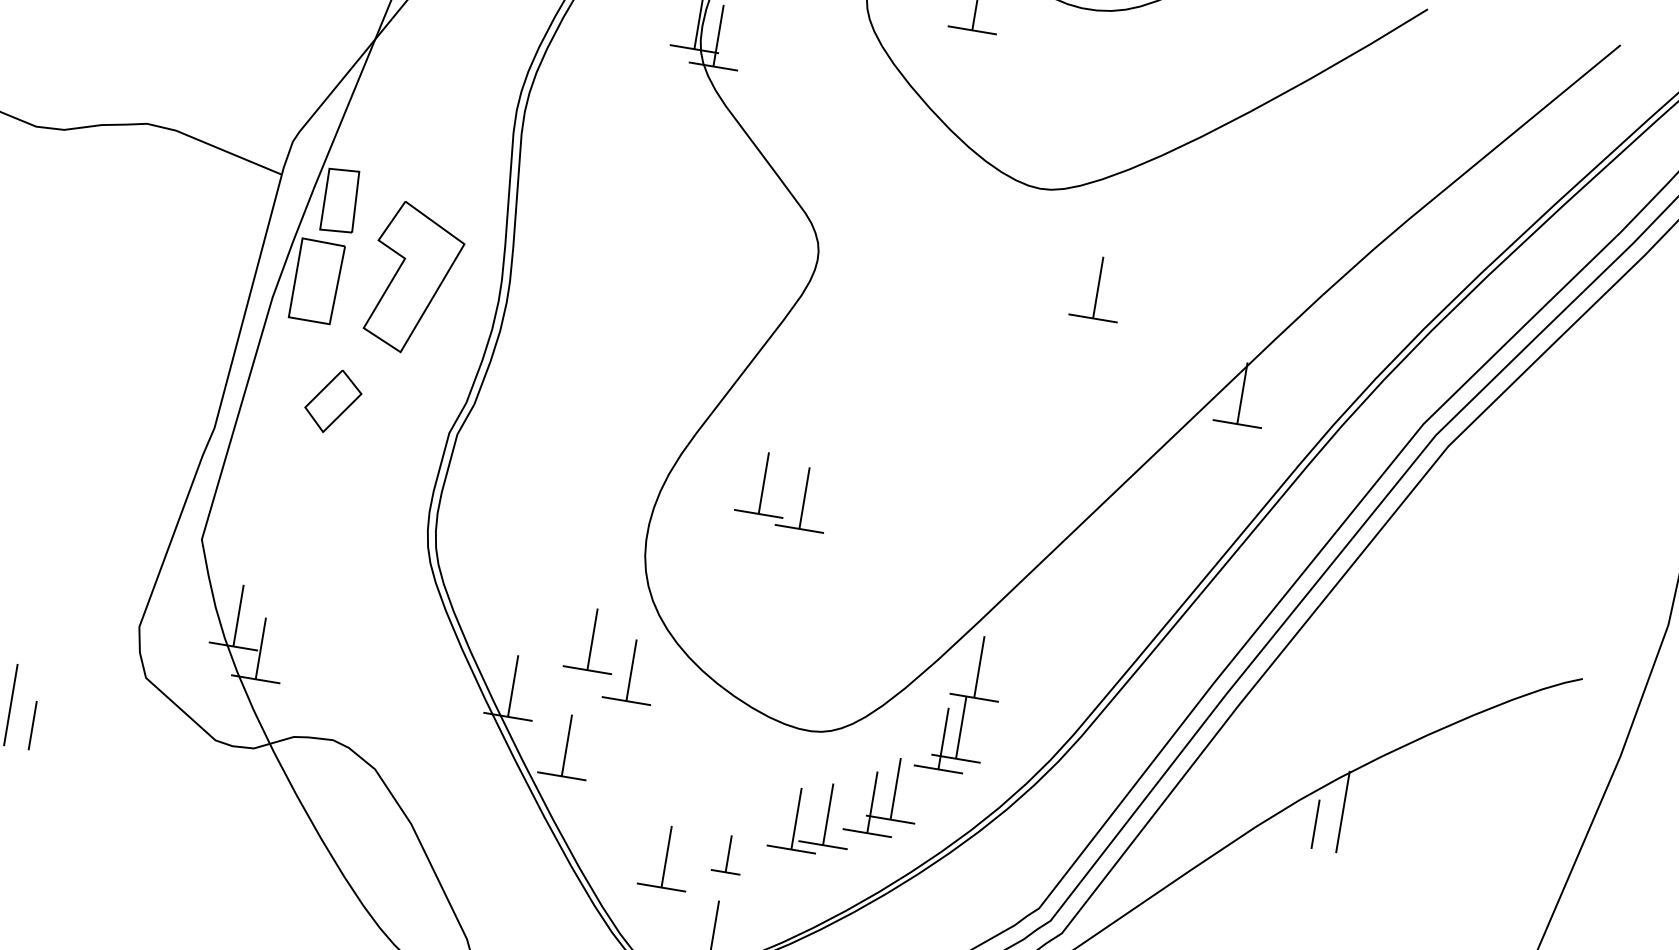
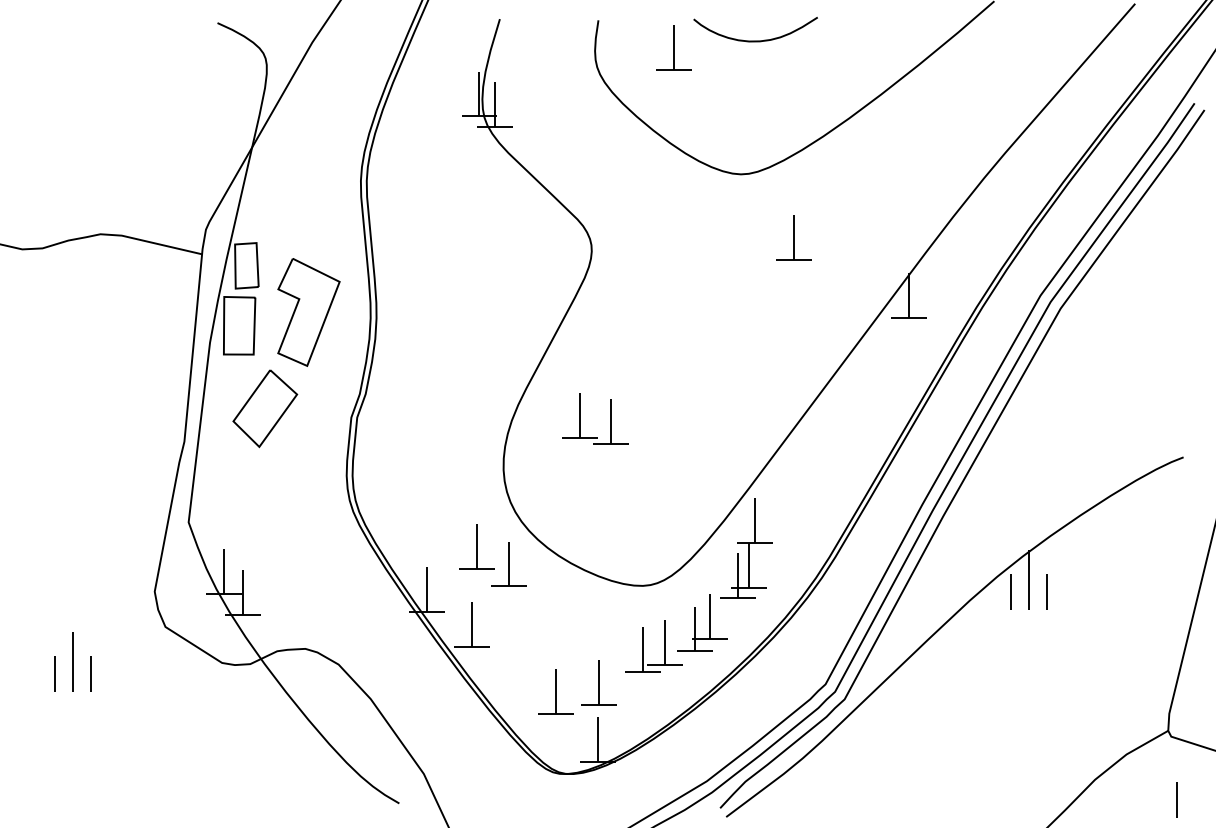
part: (333, 400) -> (265, 408), size x1.67
line: (1363, 831) -> (1046, 591), added
part: (727, 853) -> (598, 682), size x1.67

